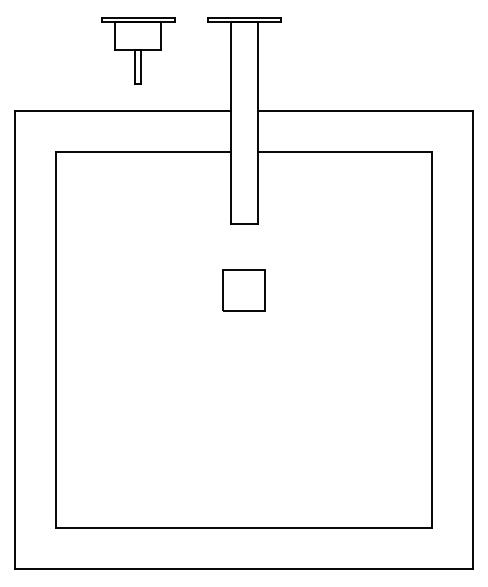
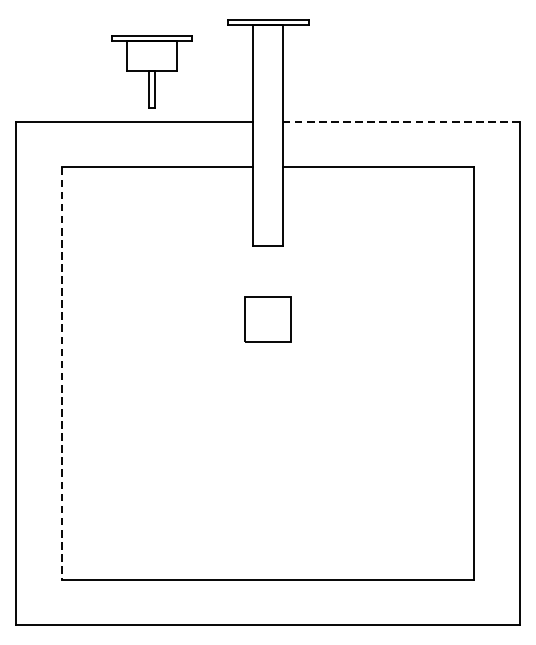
part: (138, 50) -> (152, 72), moved
line: (365, 110) -> (401, 121), solid -> dashed
line: (56, 339) -> (62, 373), solid -> dashed

